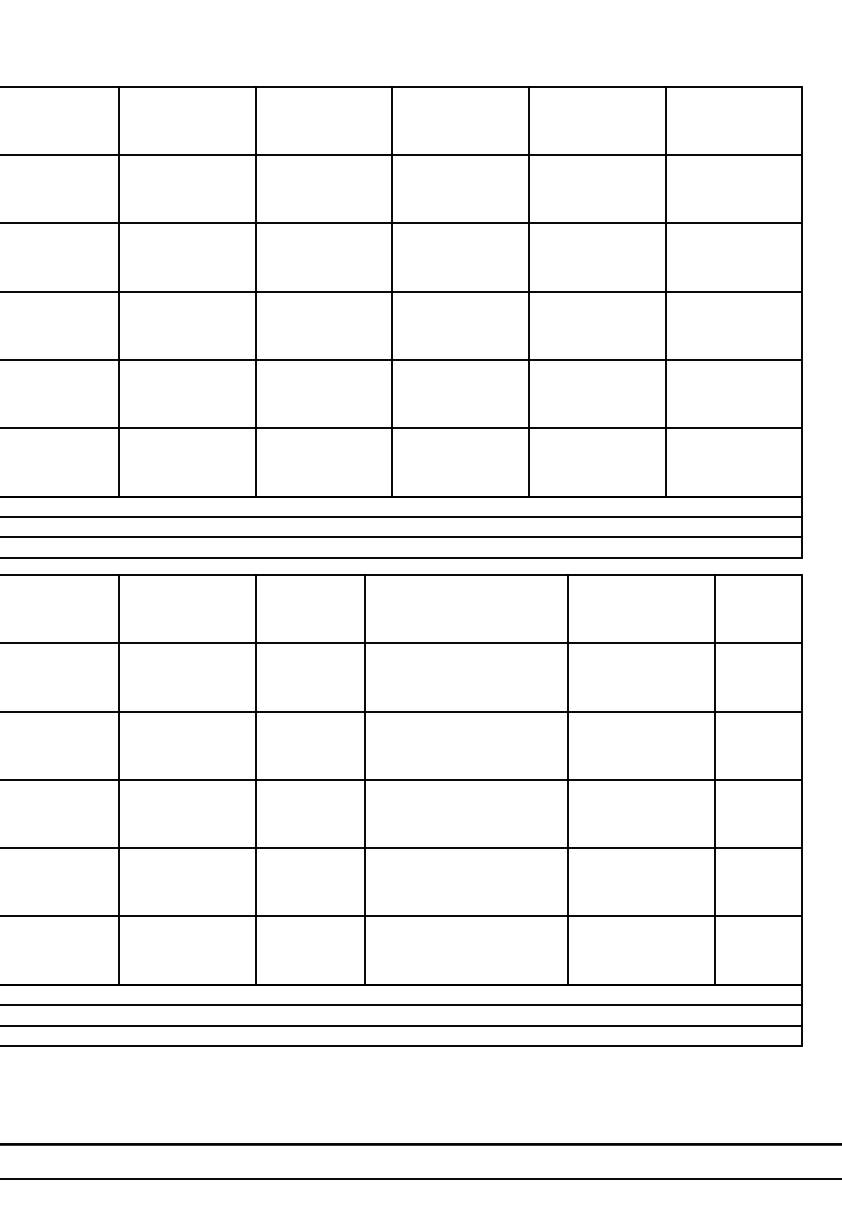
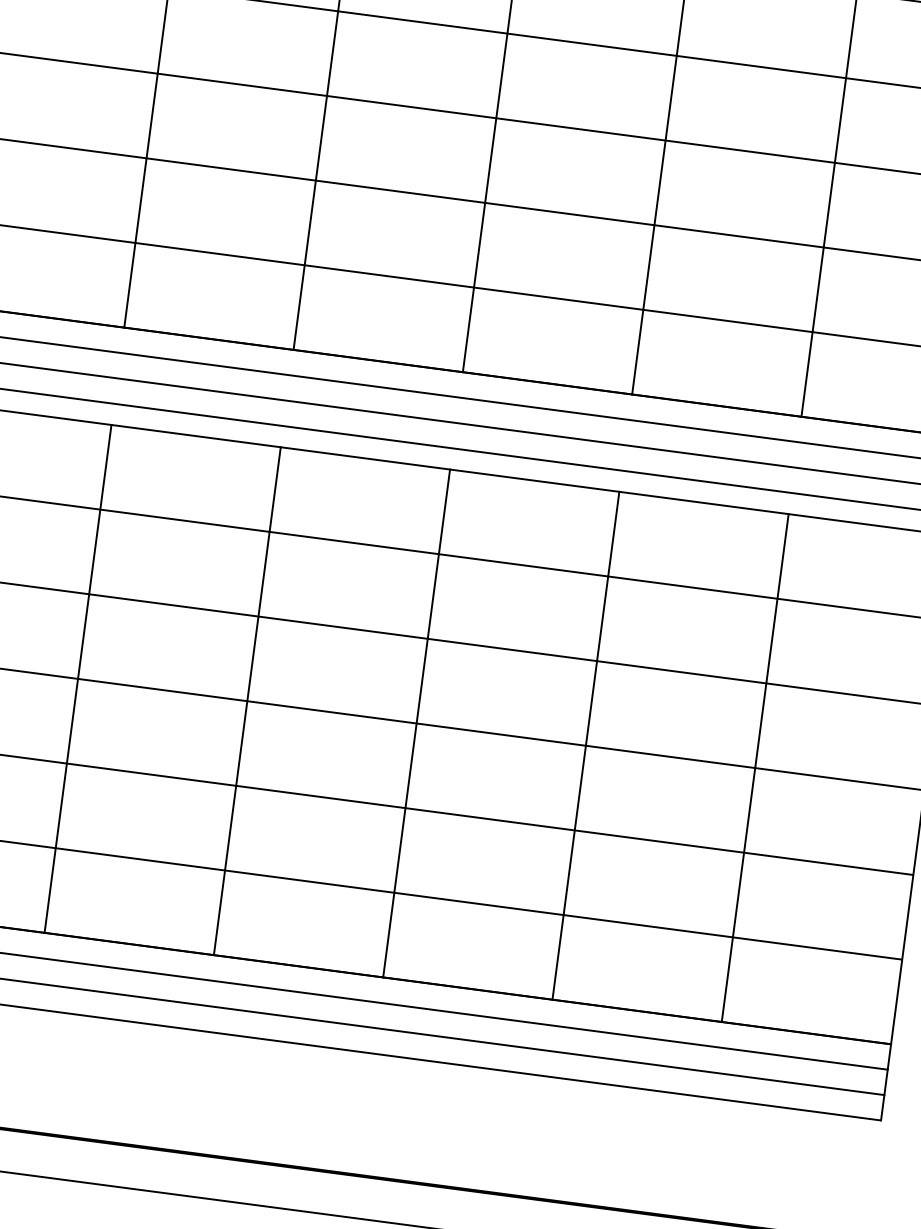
line: (365, 779) -> (416, 723), moved
line: (567, 779) -> (585, 745), moved
line: (714, 779) -> (755, 767), moved

